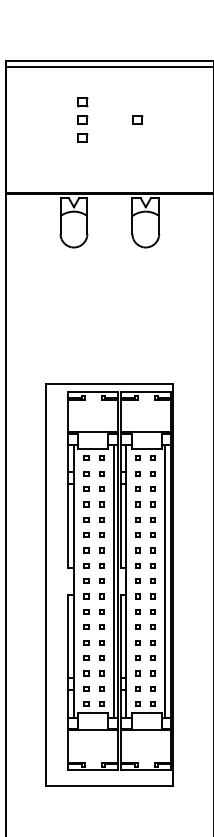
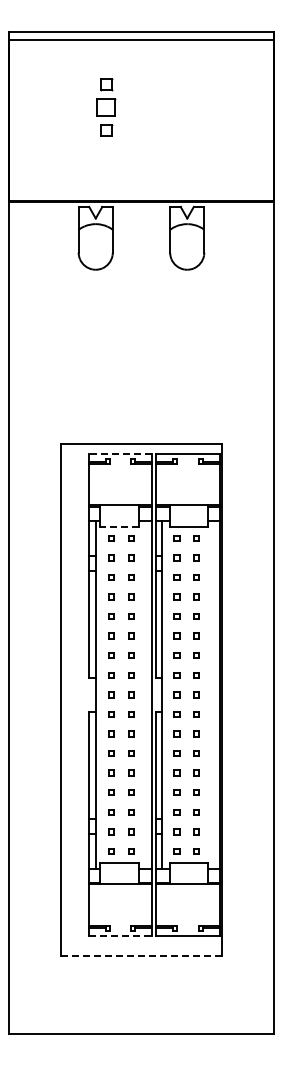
part: (82, 120) -> (106, 107), size x1.6
part: (137, 120) -> (176, 107), removed
line: (93, 391) -> (120, 453), solid -> dashed
line: (92, 449) -> (119, 526), solid -> dashed
line: (113, 580) -> (146, 694), removed
line: (165, 580) -> (212, 694), removed
line: (93, 770) -> (120, 935), solid -> dashed
line: (109, 786) -> (141, 956), solid -> dashed

